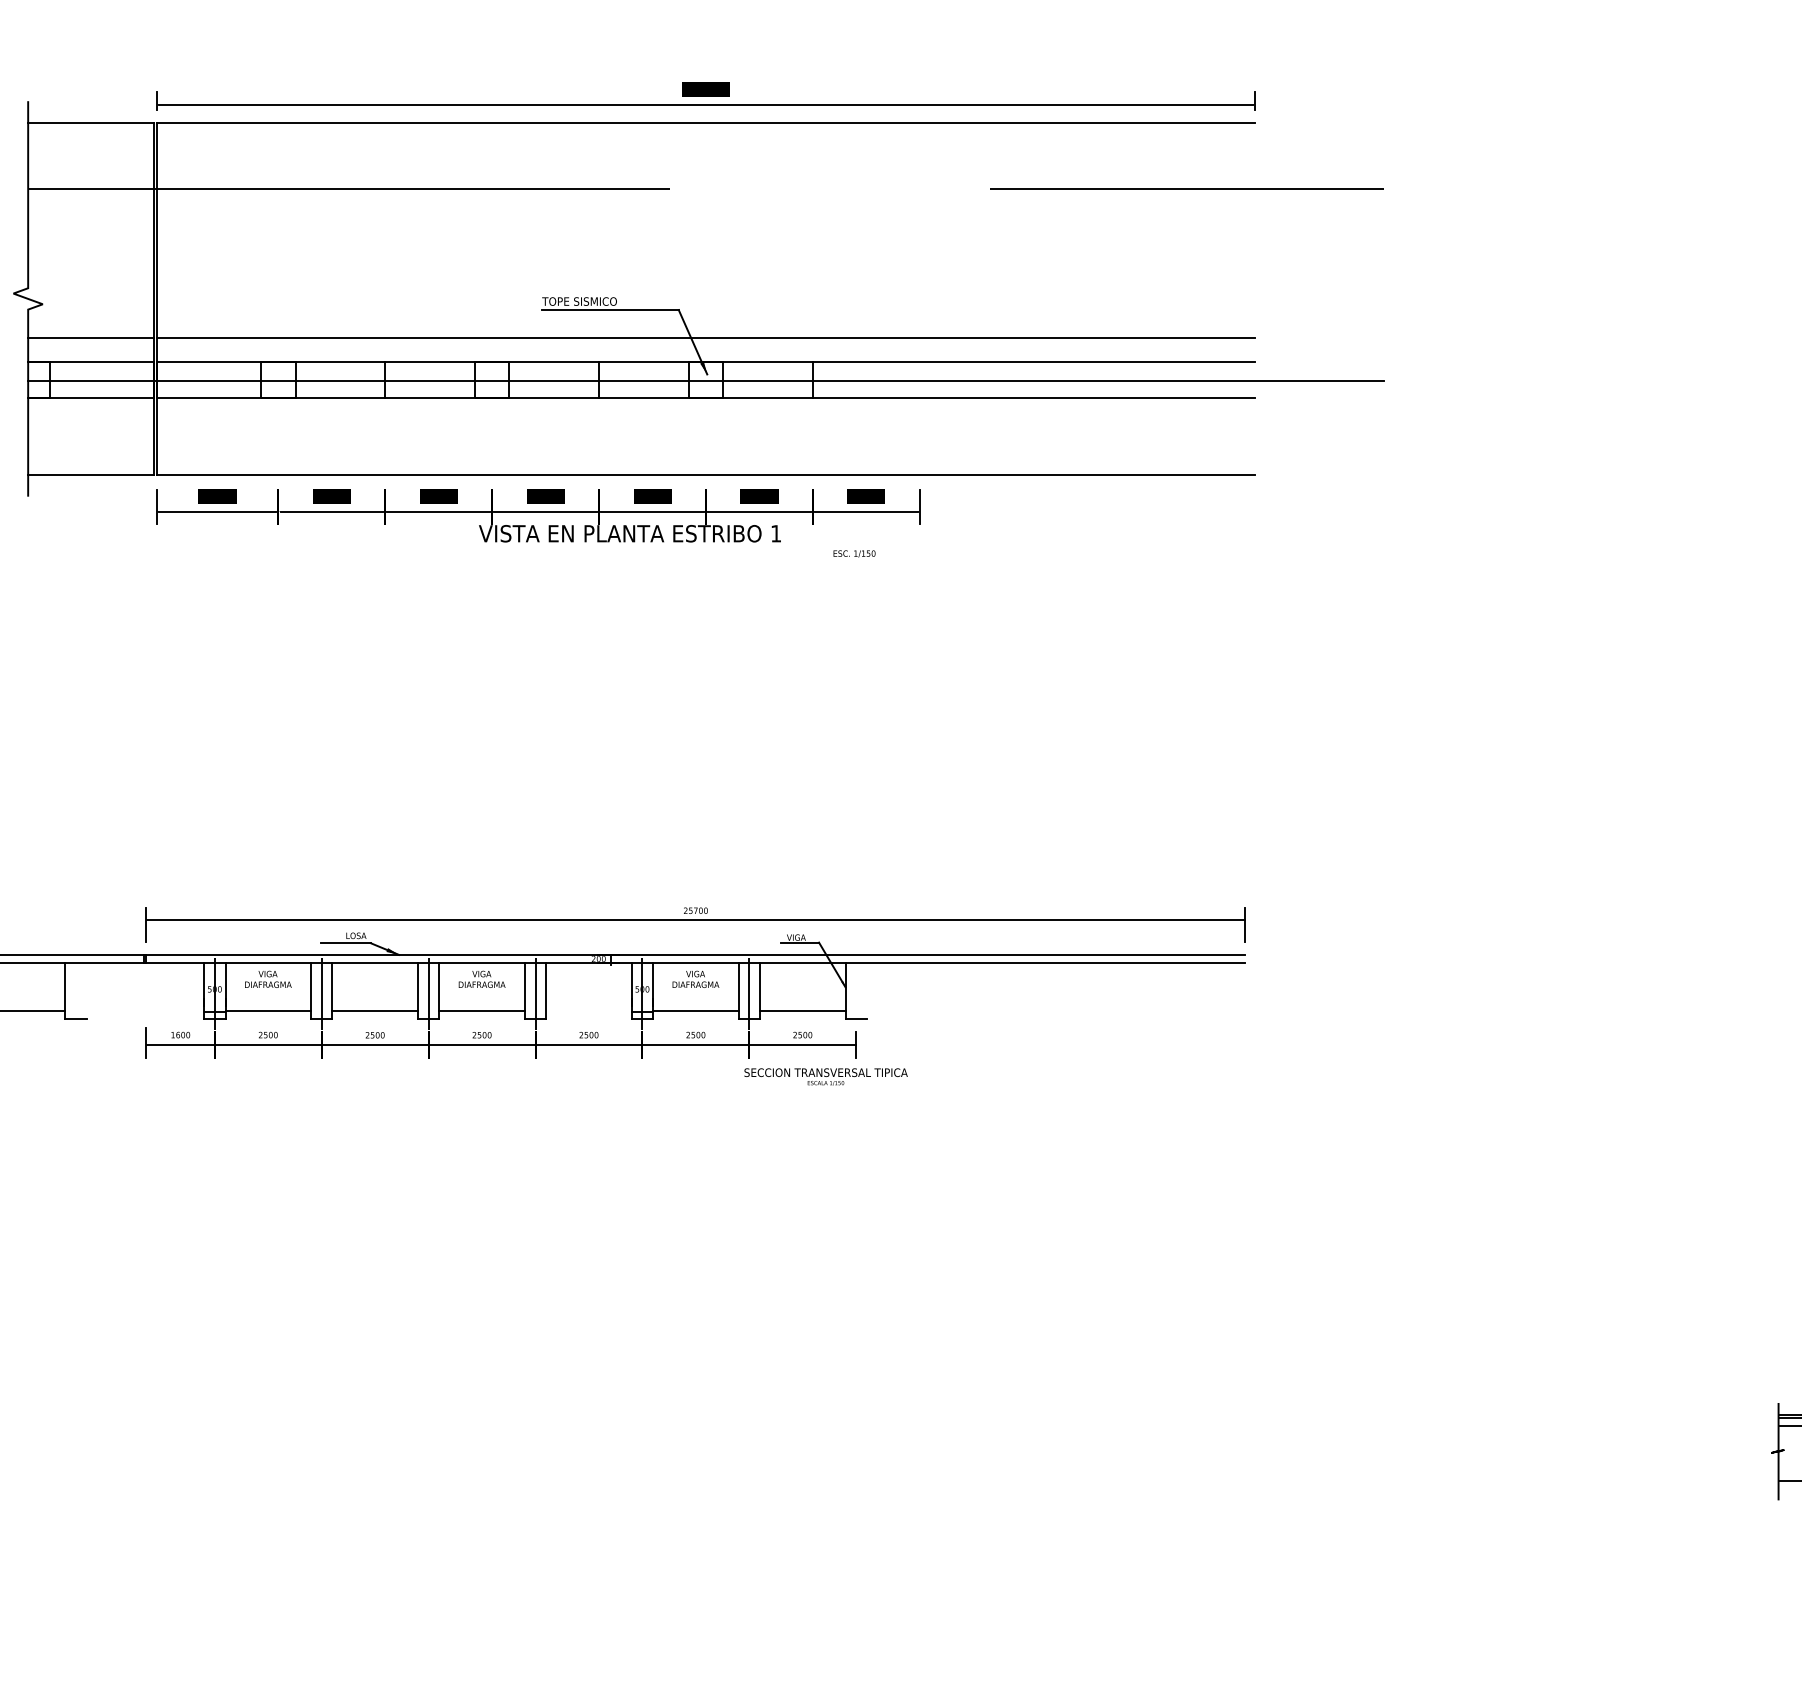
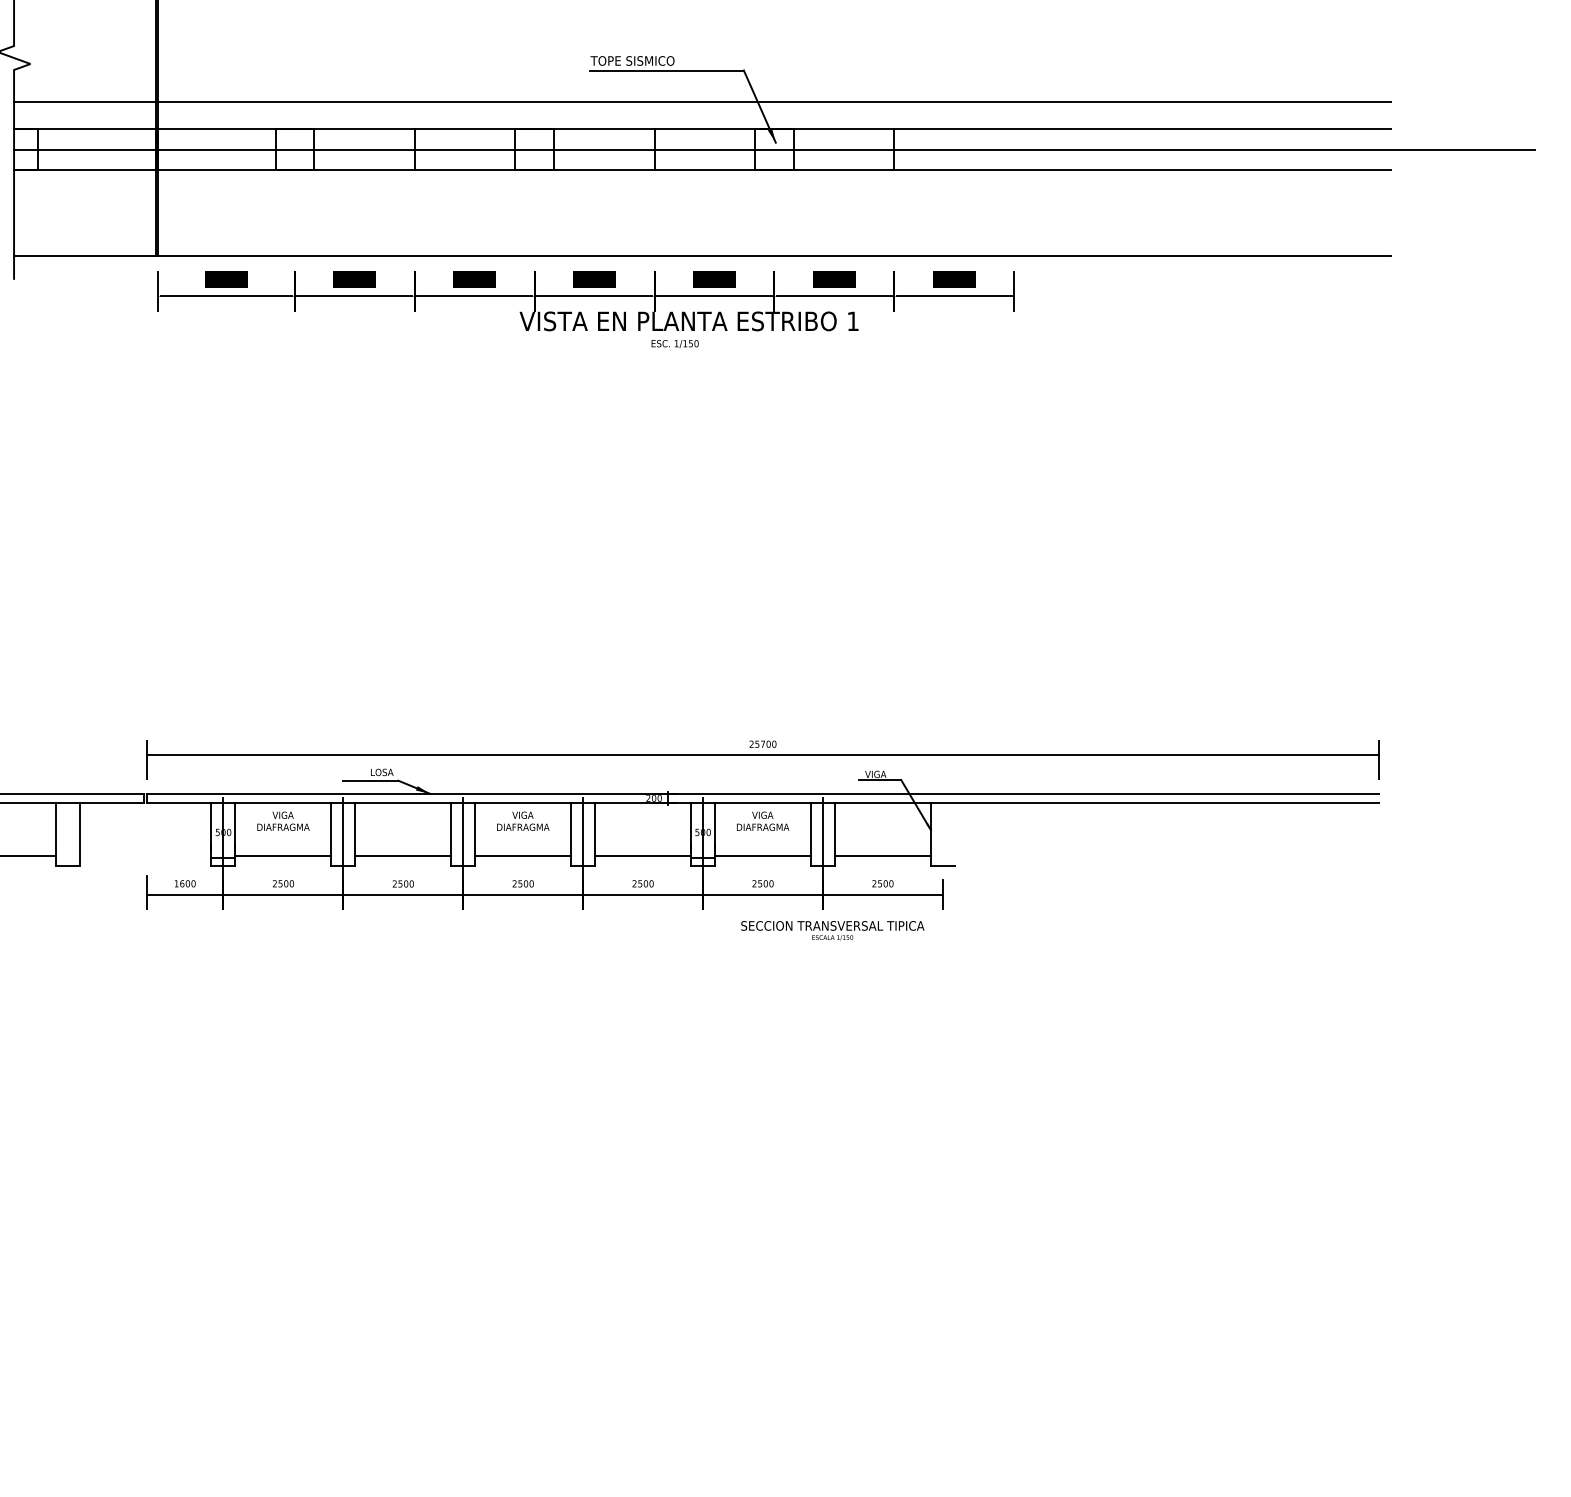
text: (854, 553) -> (675, 343), moved
line: (86, 991) -> (79, 834), added
line: (588, 1010) -> (642, 856), added
text: (825, 1076) -> (832, 930), moved

